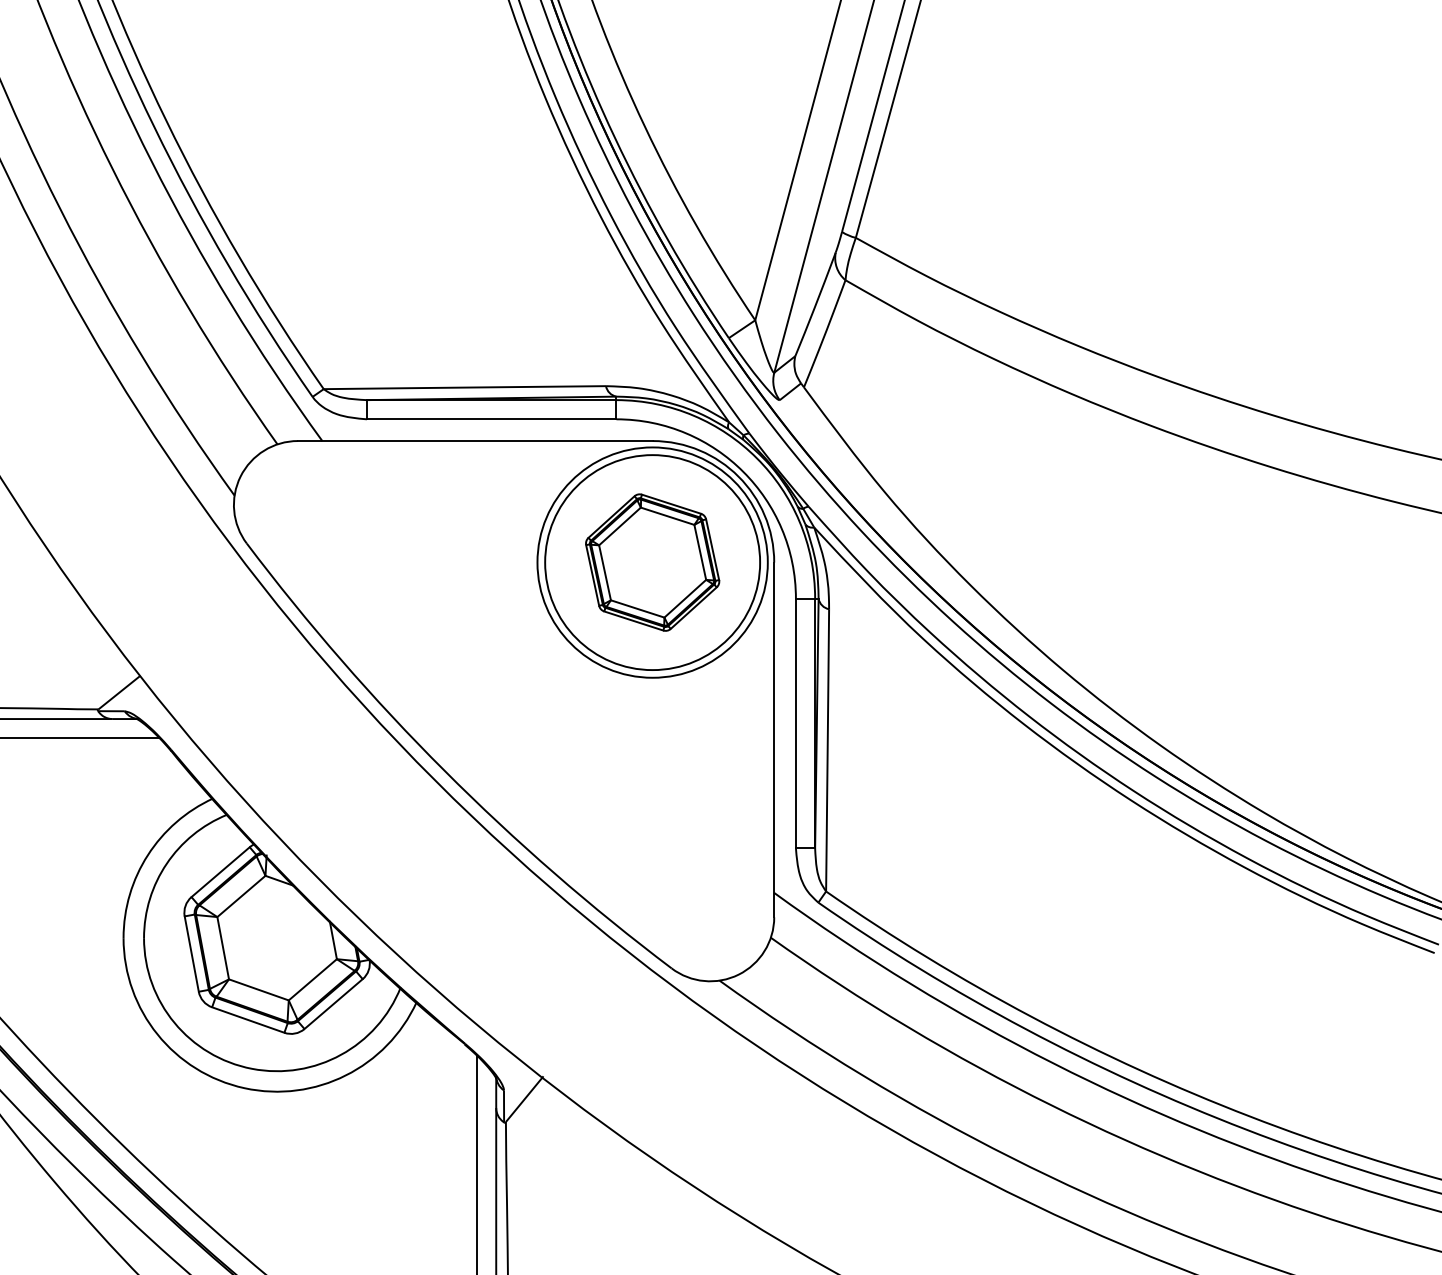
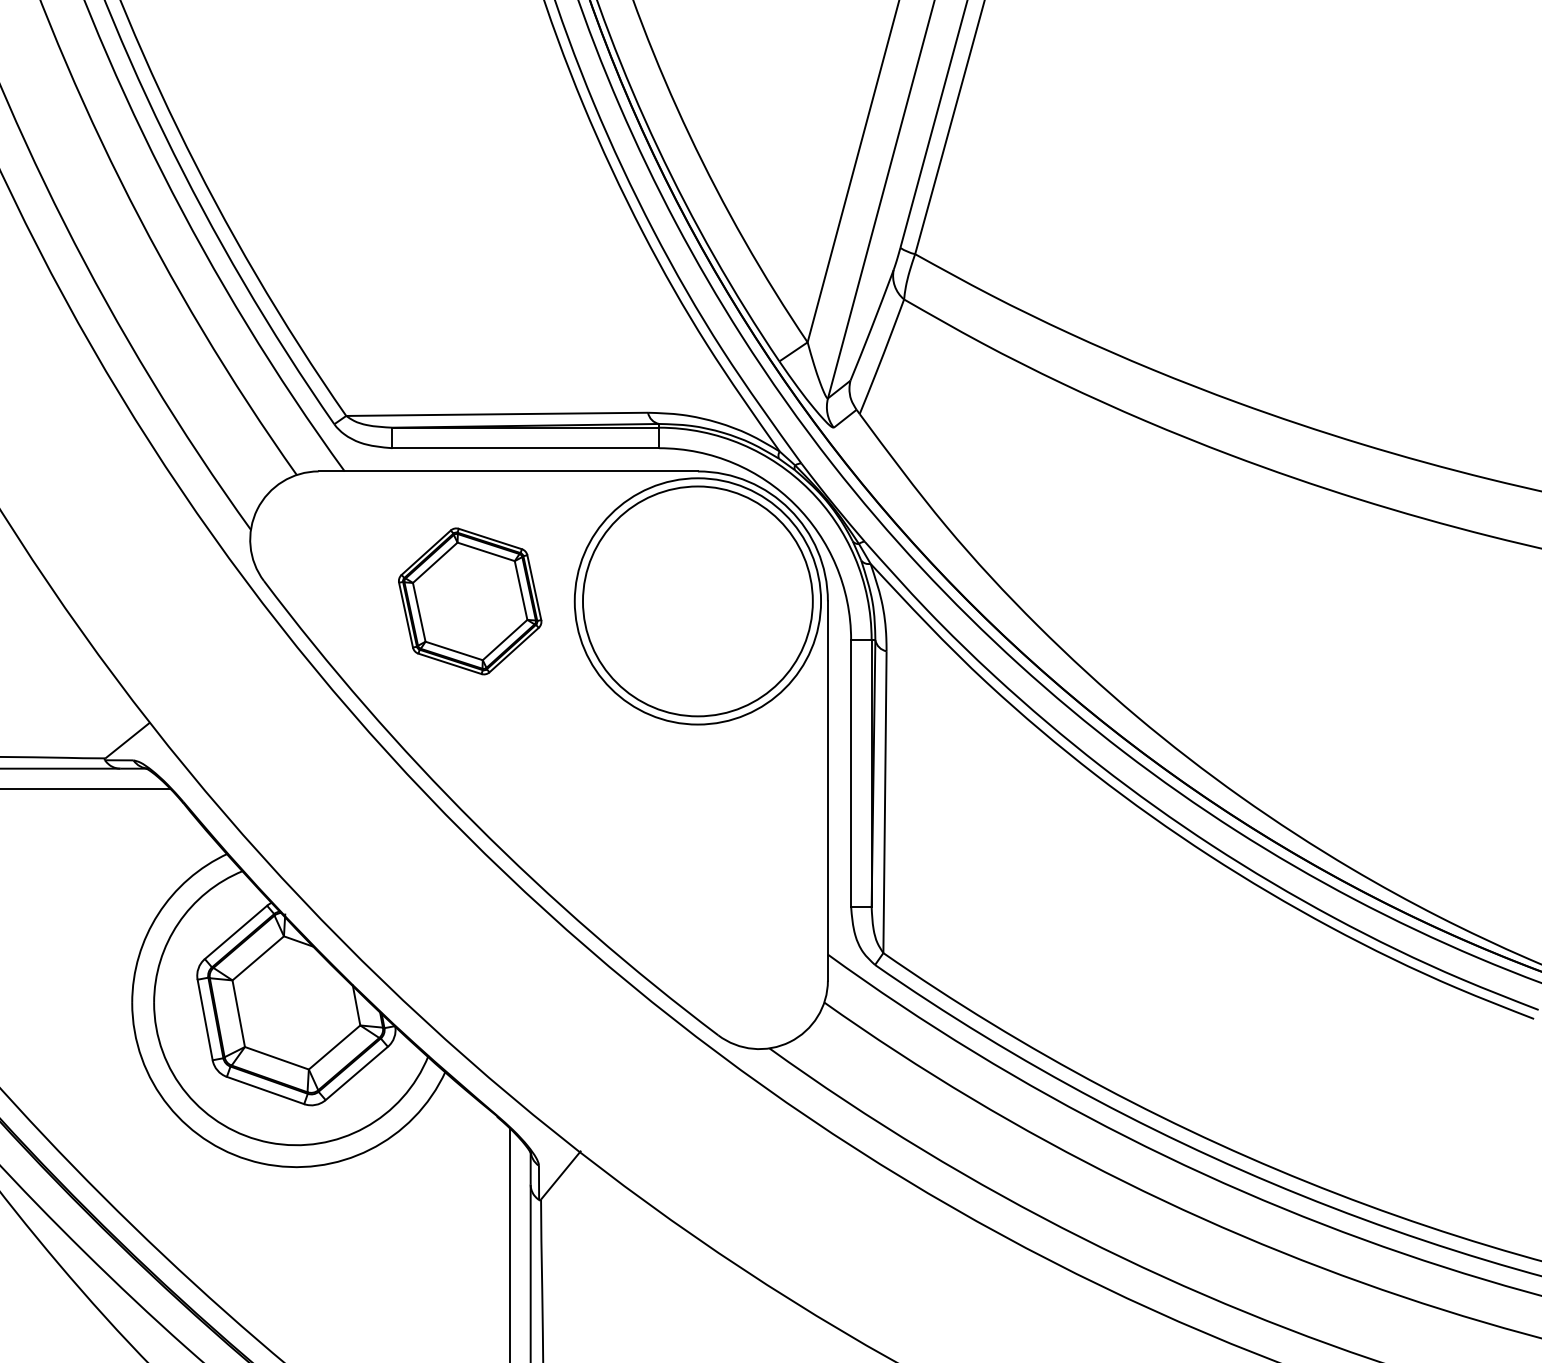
part: (652, 562) -> (470, 601), moved

